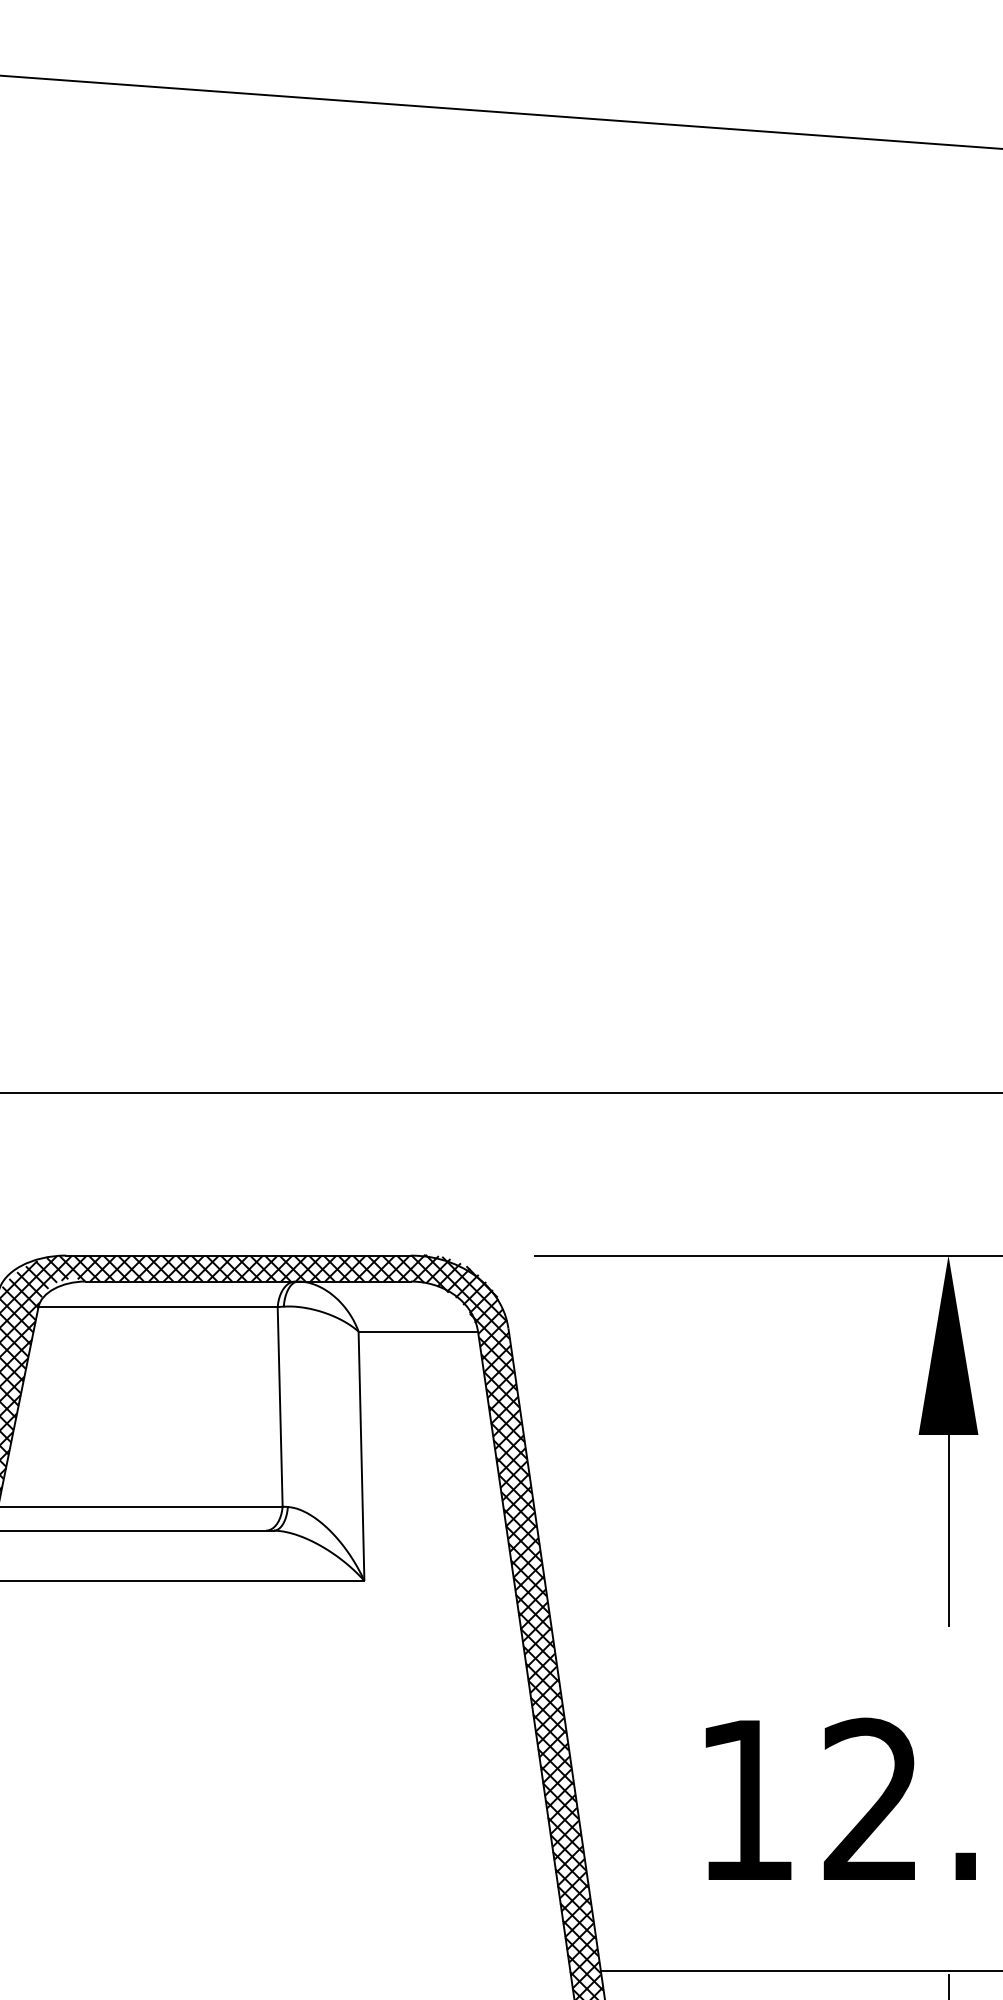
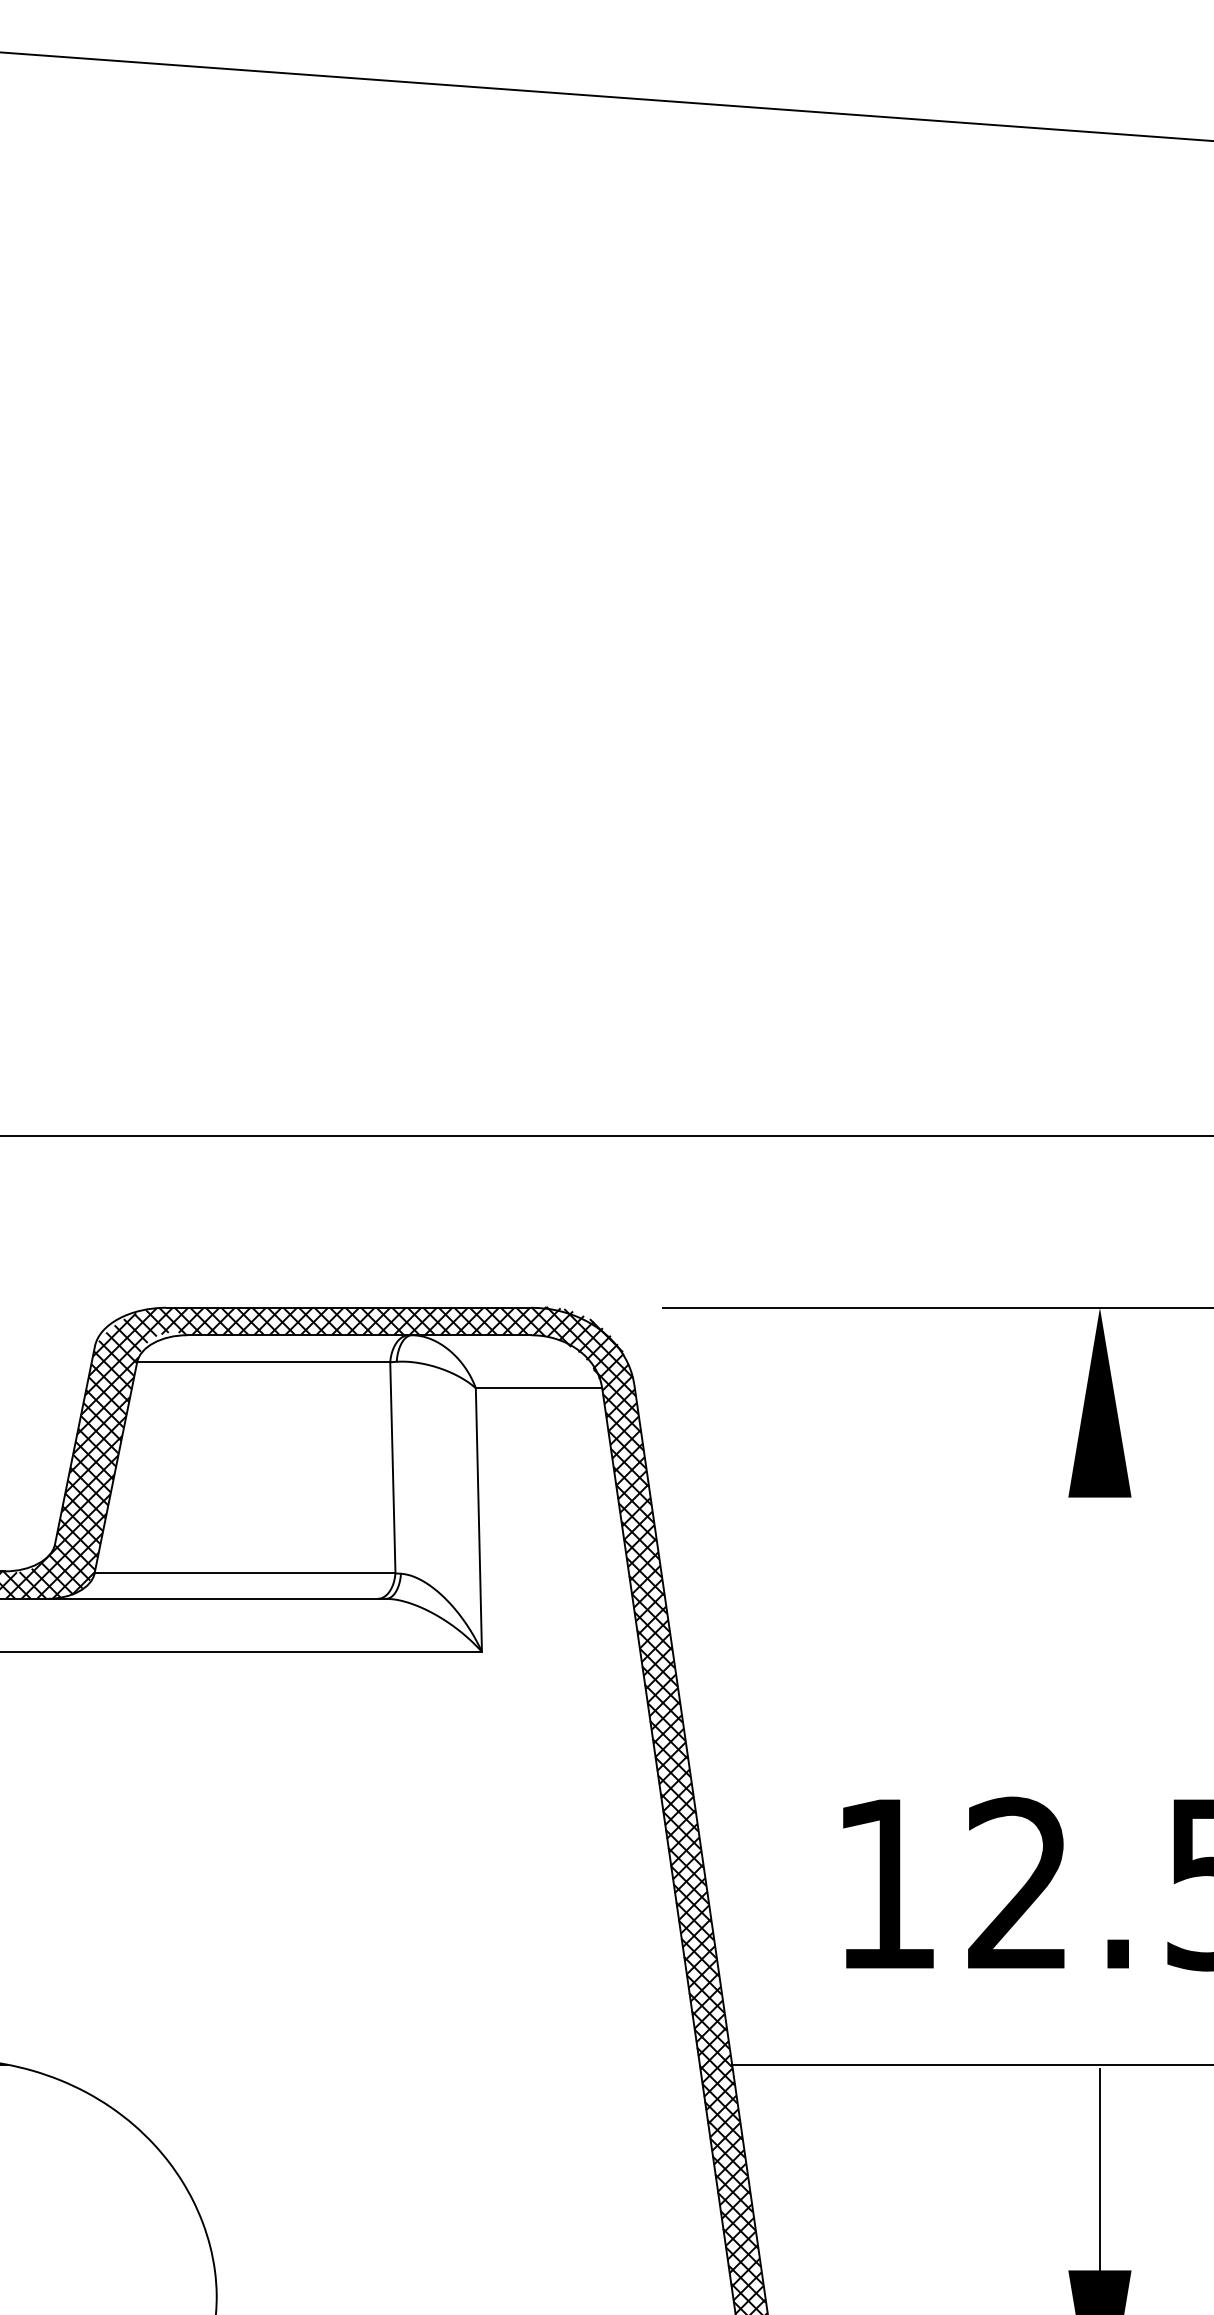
line: (948, 1530) -> (1099, 1598), removed

